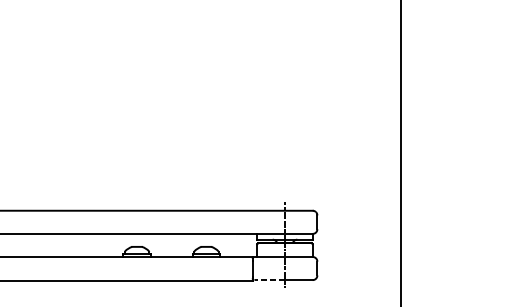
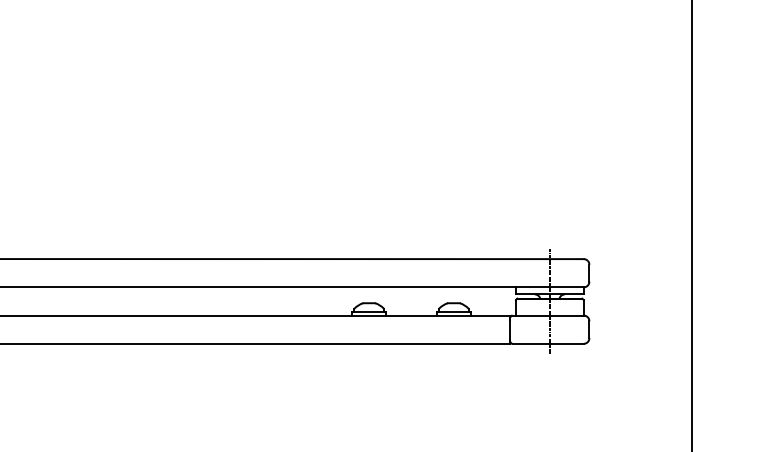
line: (269, 279) -> (531, 343), dashed -> solid

